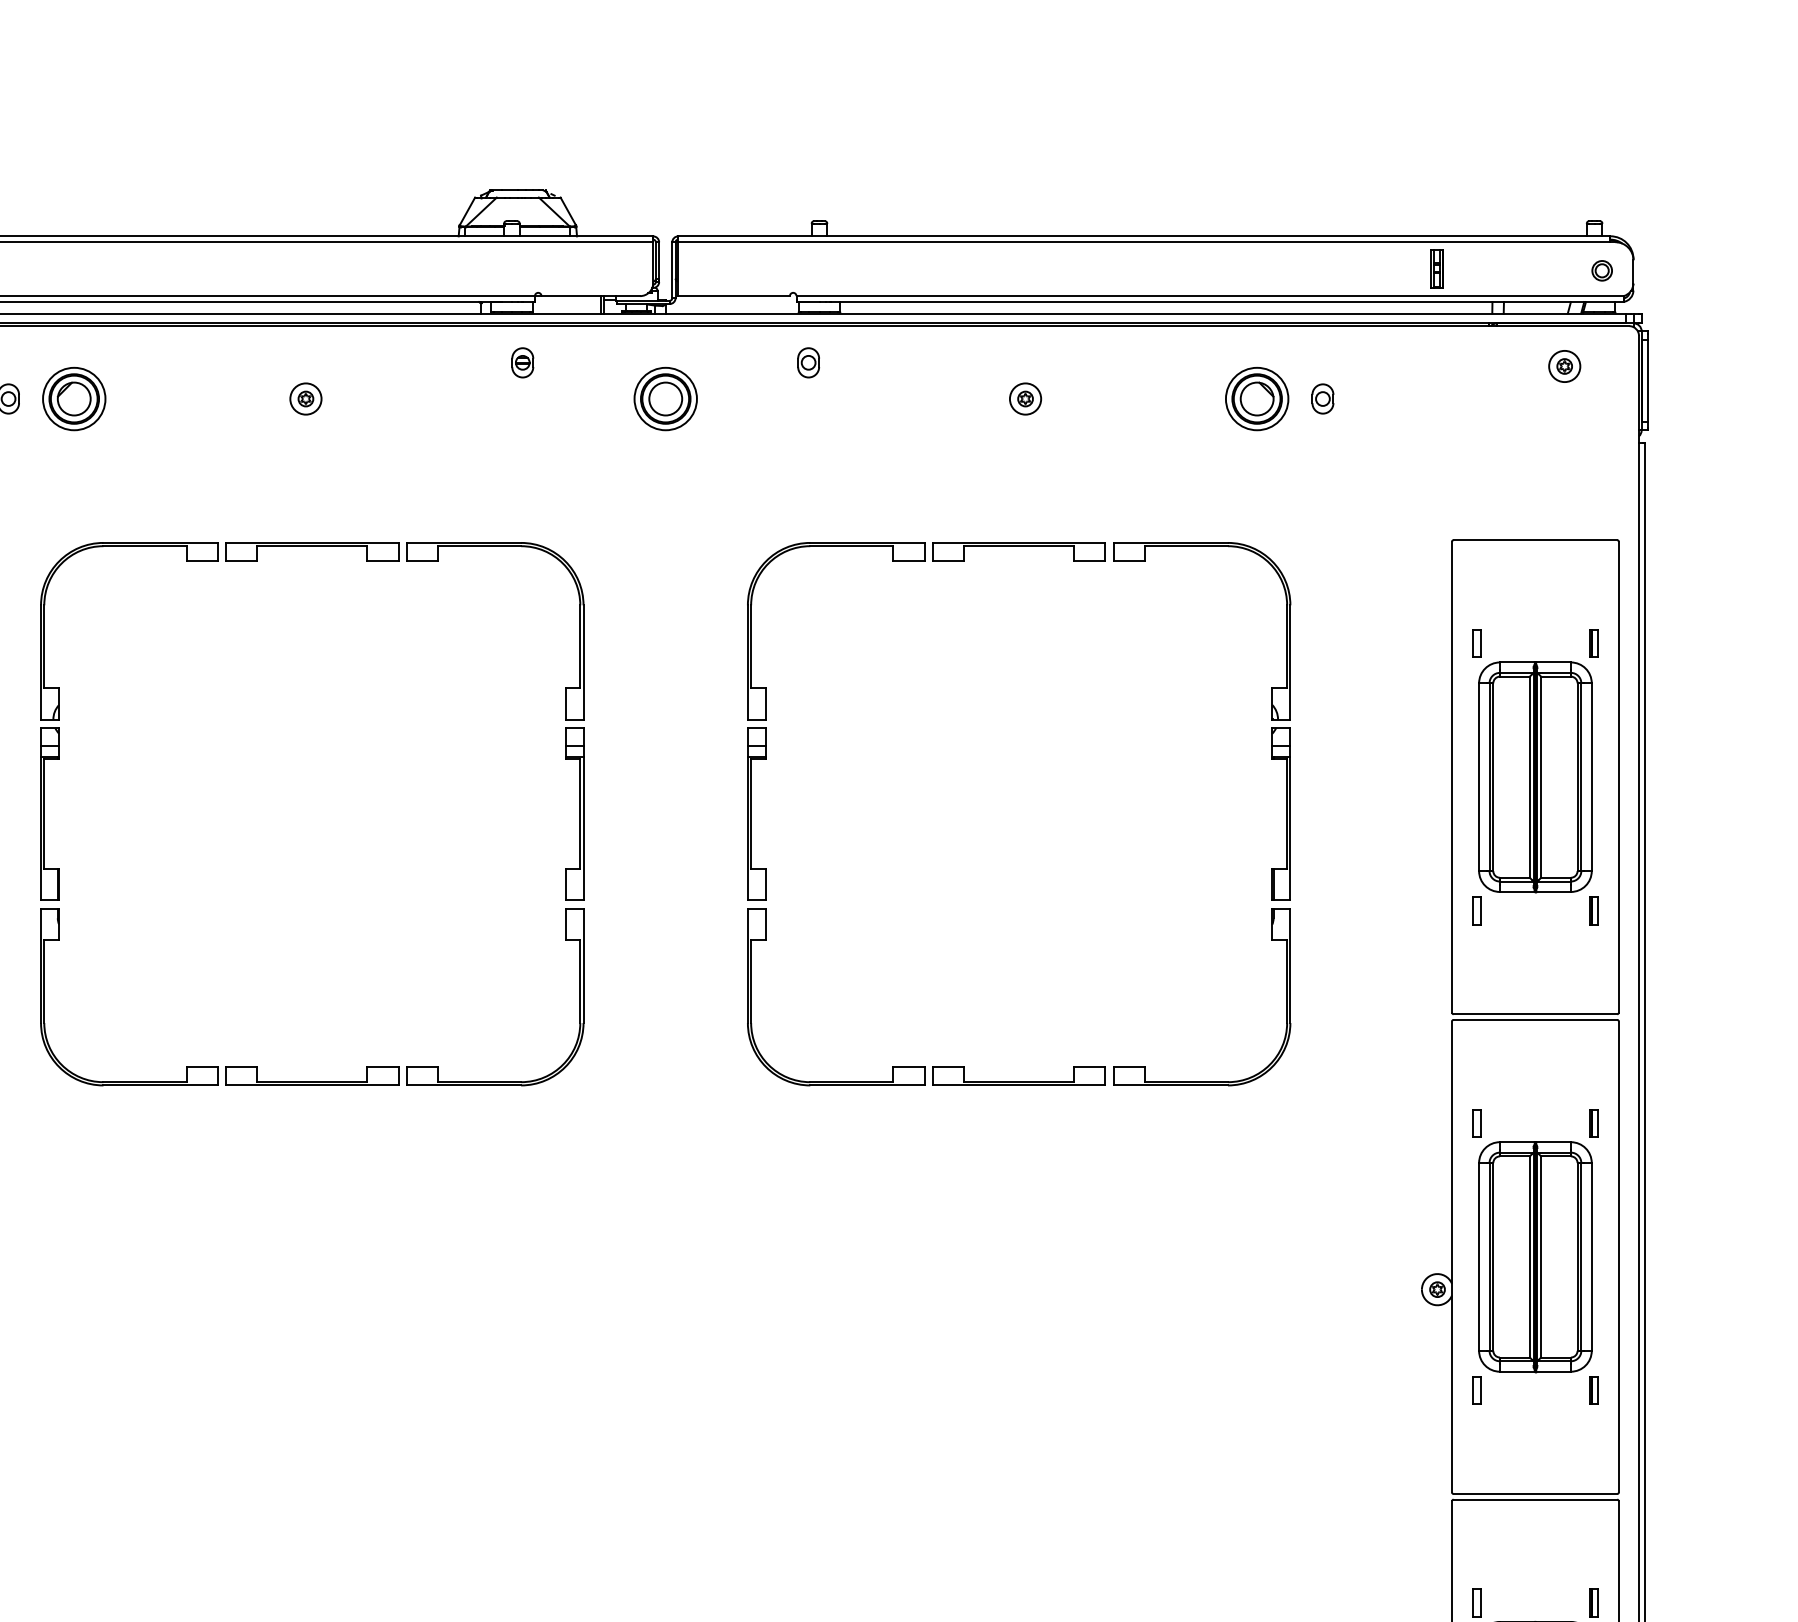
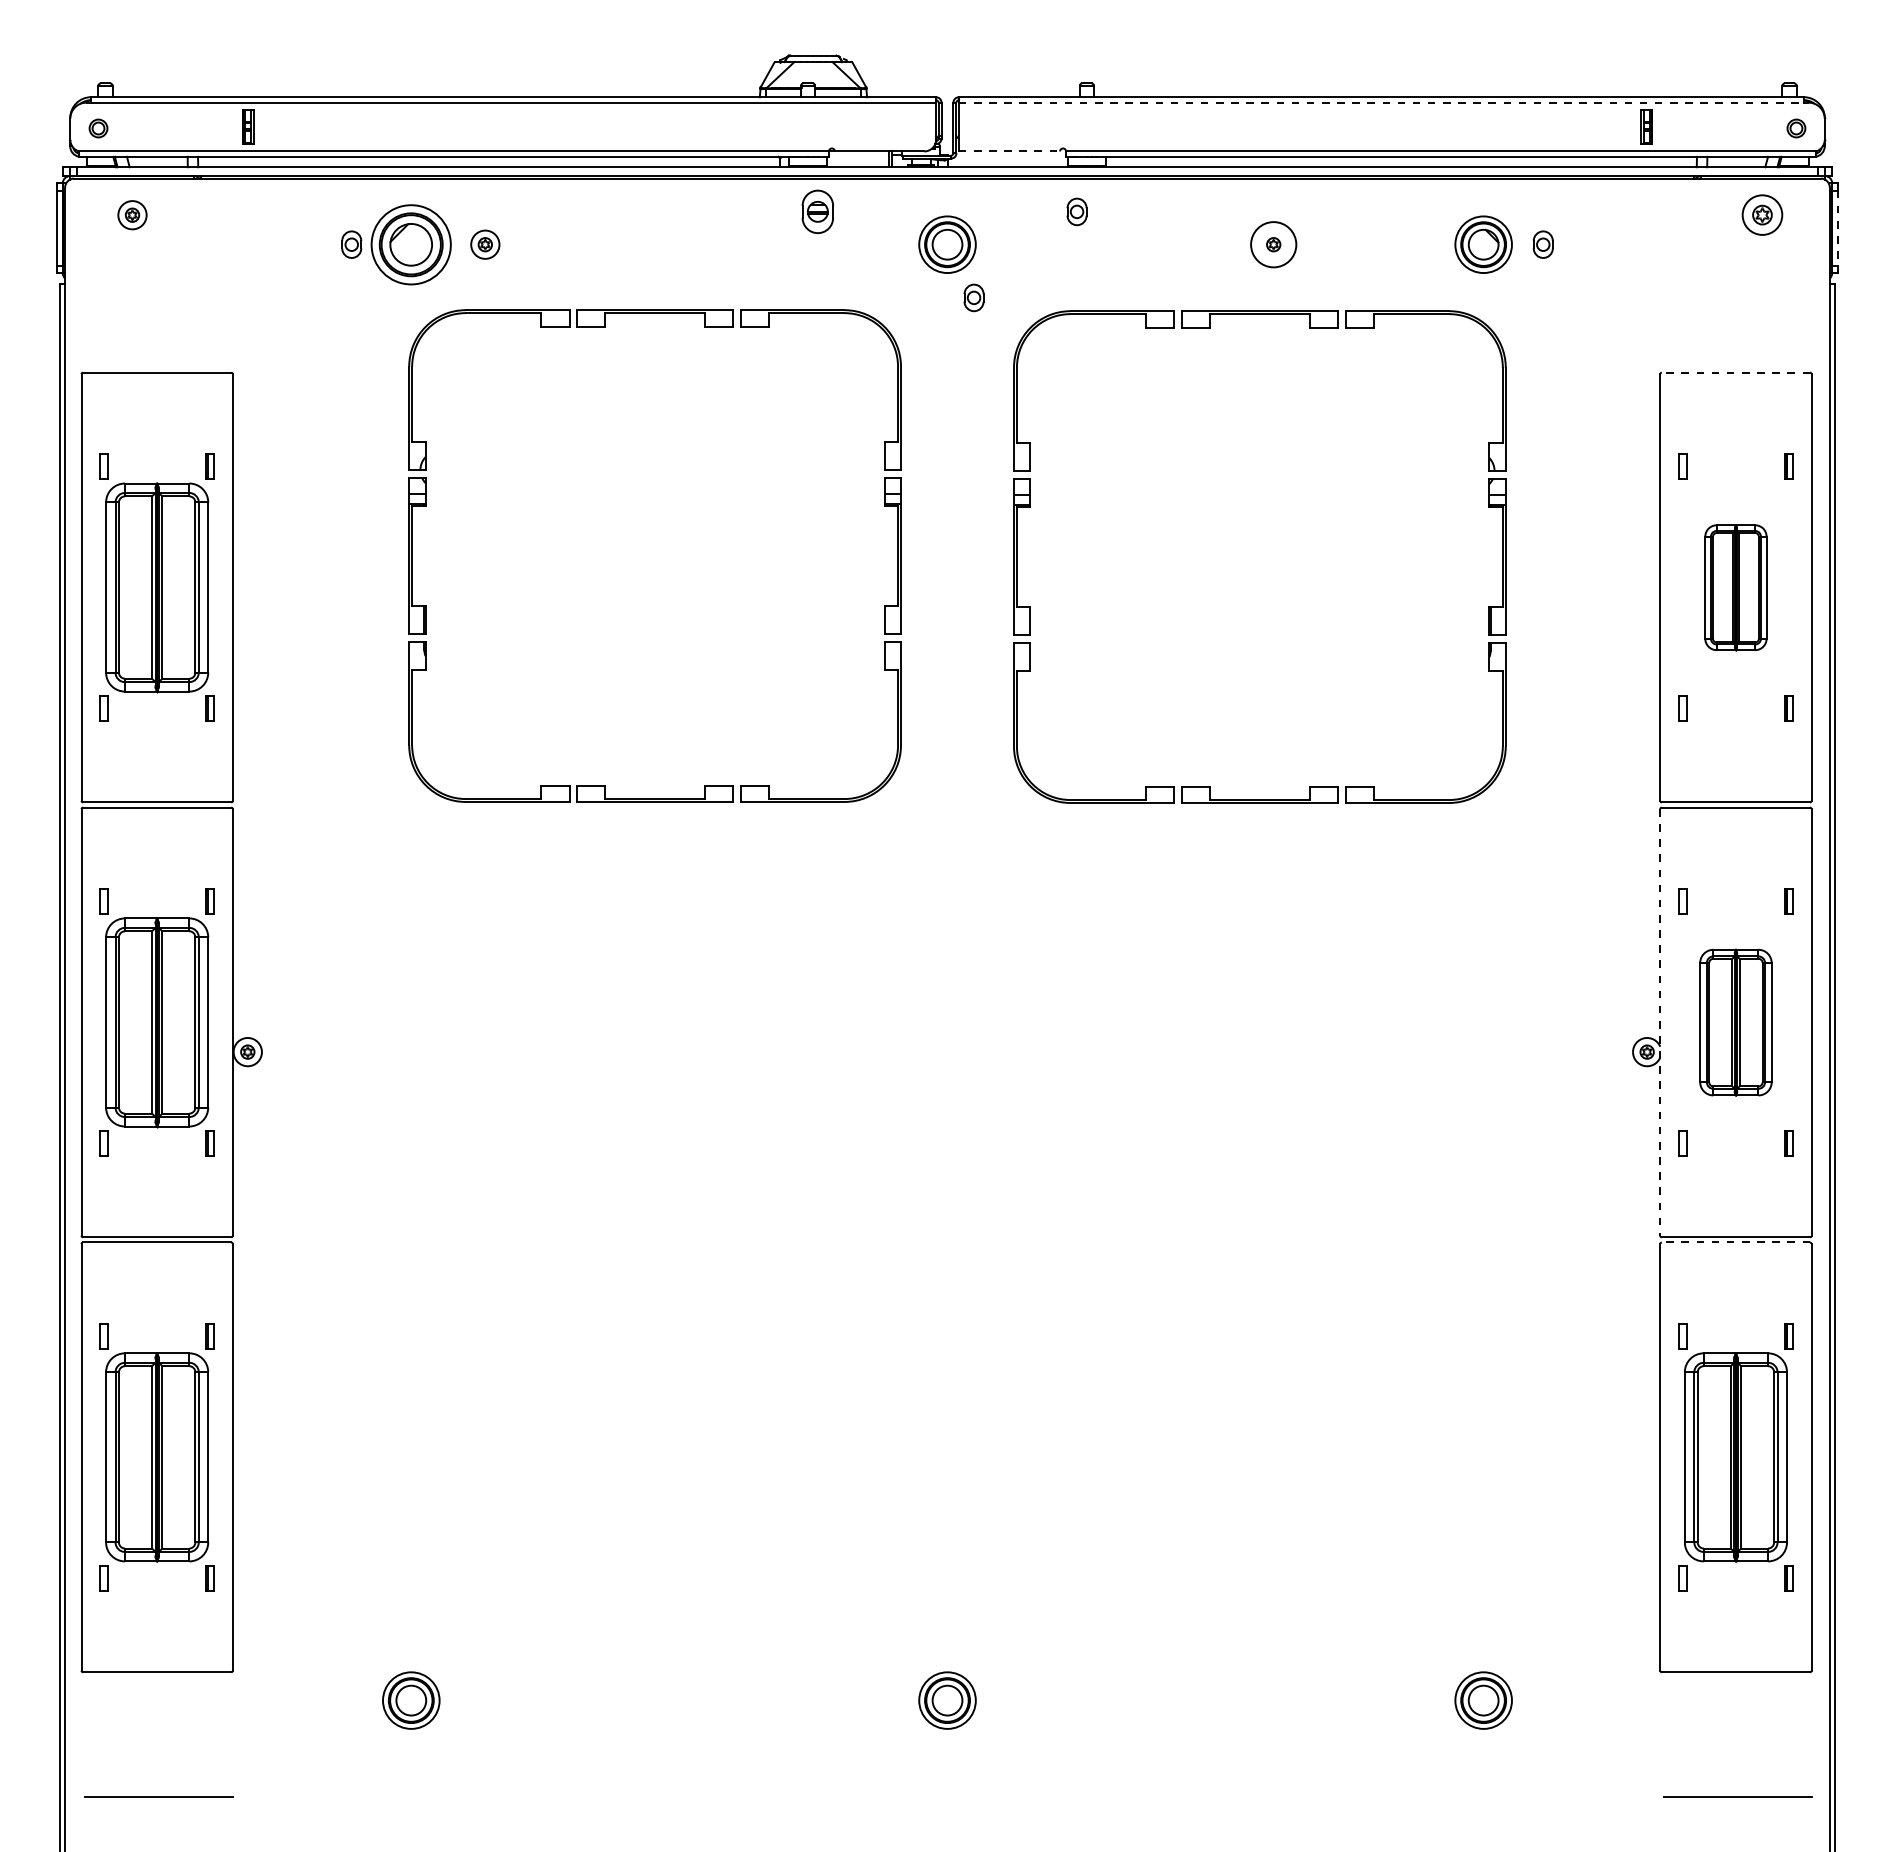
line: (1144, 242) -> (1381, 102), solid -> dashed
line: (734, 296) -> (1009, 151), solid -> dashed
part: (522, 362) -> (817, 211), size x1.6
part: (1564, 366) -> (1762, 215), size x1.4
line: (1648, 381) -> (1838, 228), solid -> dashed
part: (74, 398) -> (411, 244), size x1.4
part: (306, 398) -> (485, 244), moved
circle: (1025, 398) -> (1273, 244), size x1.6
part: (694, 457) -> (973, 297), added
line: (1534, 539) -> (1735, 372), solid -> dashed
part: (257, 562) -> (605, 327), moved
part: (964, 562) -> (1210, 328), moved
part: (1534, 777) -> (1735, 587), size x0.6
line: (1452, 1256) -> (1660, 1022), solid -> dashed
part: (1534, 1256) -> (1735, 1022), size x0.7
line: (1534, 1499) -> (1735, 1242), solid -> dashed

